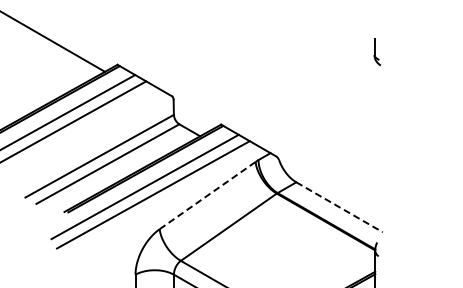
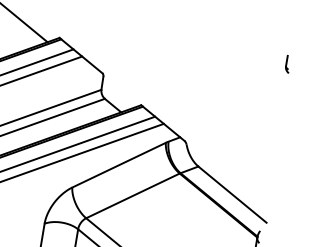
part: (376, 51) -> (287, 64), size x0.71
line: (207, 195) -> (118, 165), dashed -> solid
line: (339, 207) -> (232, 194), dashed -> solid

